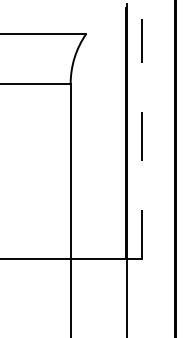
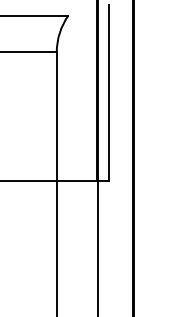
line: (141, 138) -> (108, 92), dashed -> solid

